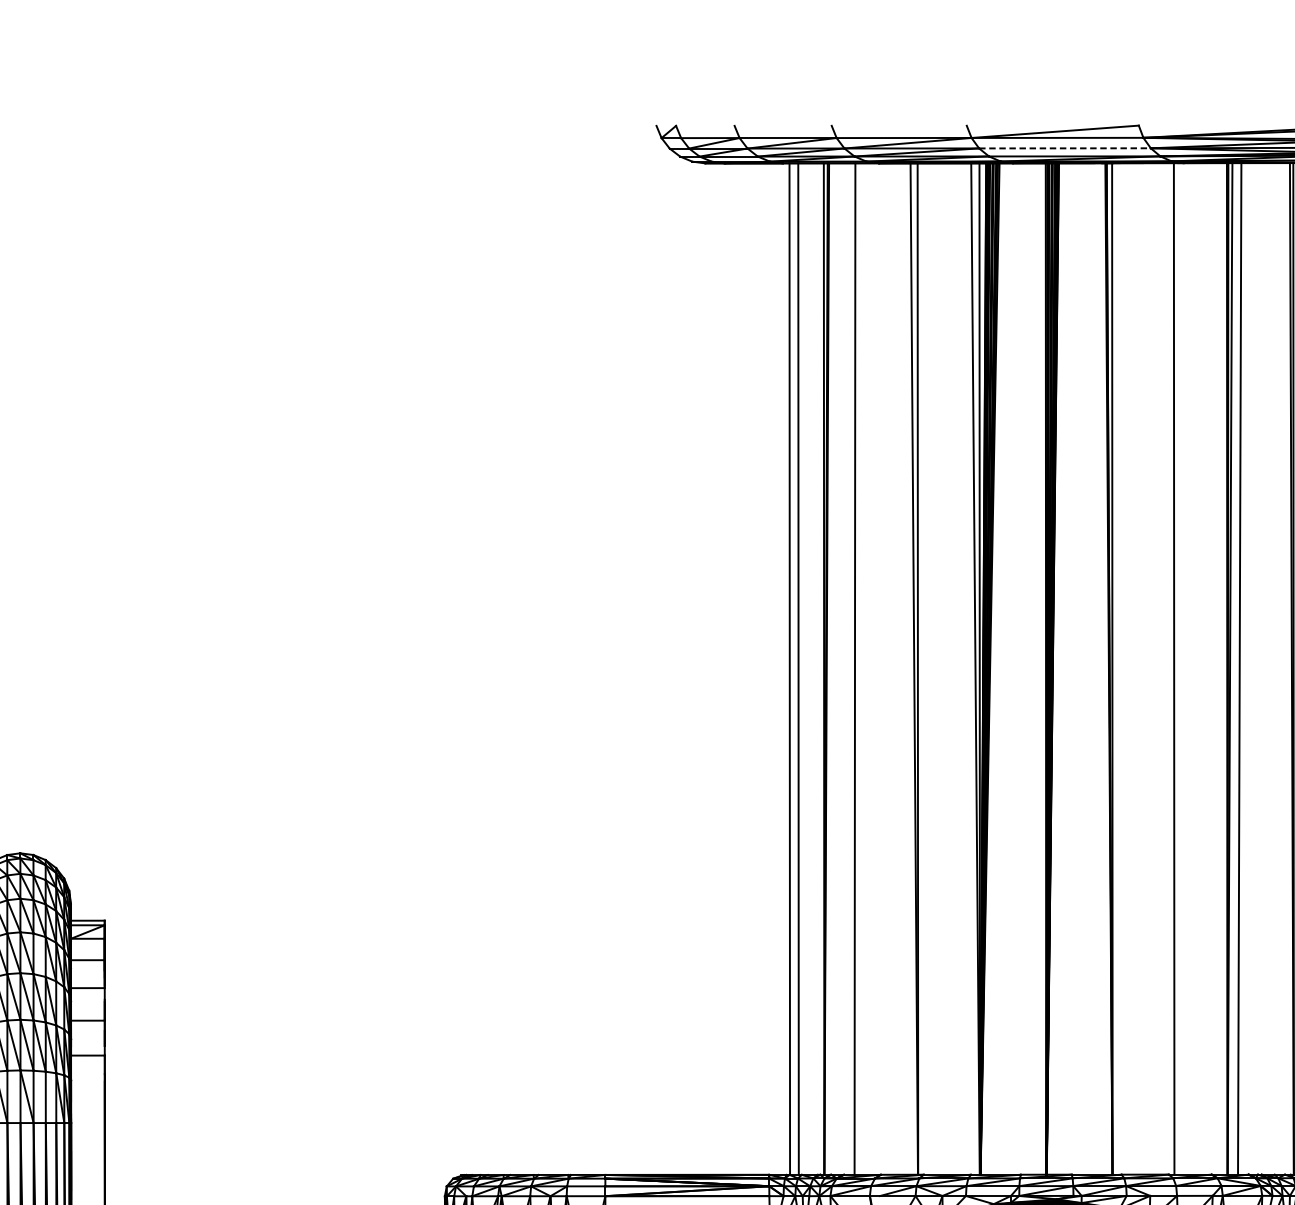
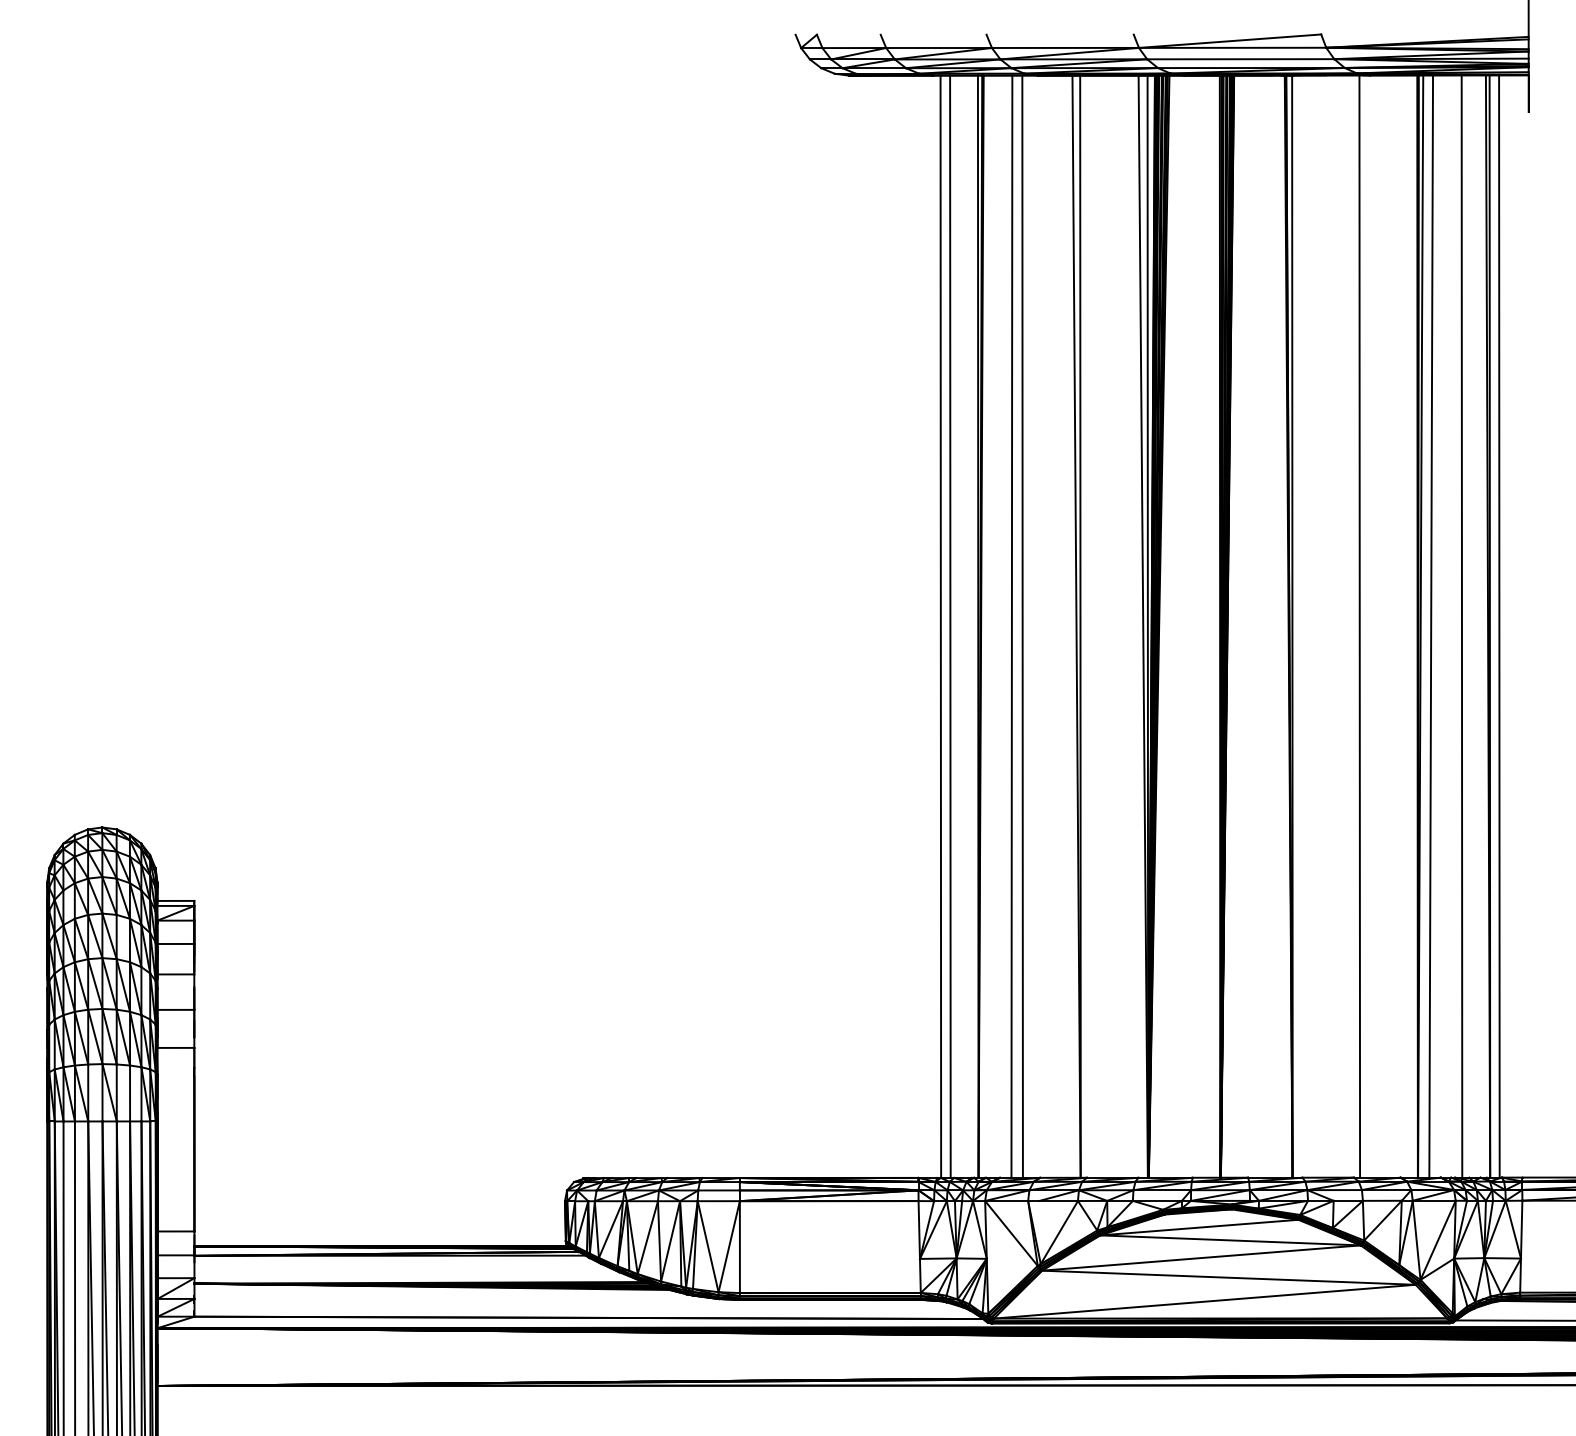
line: (1064, 148) -> (1240, 59), dashed -> solid
line: (864, 668) -> (1022, 626), added
line: (1267, 668) -> (1461, 626), added

